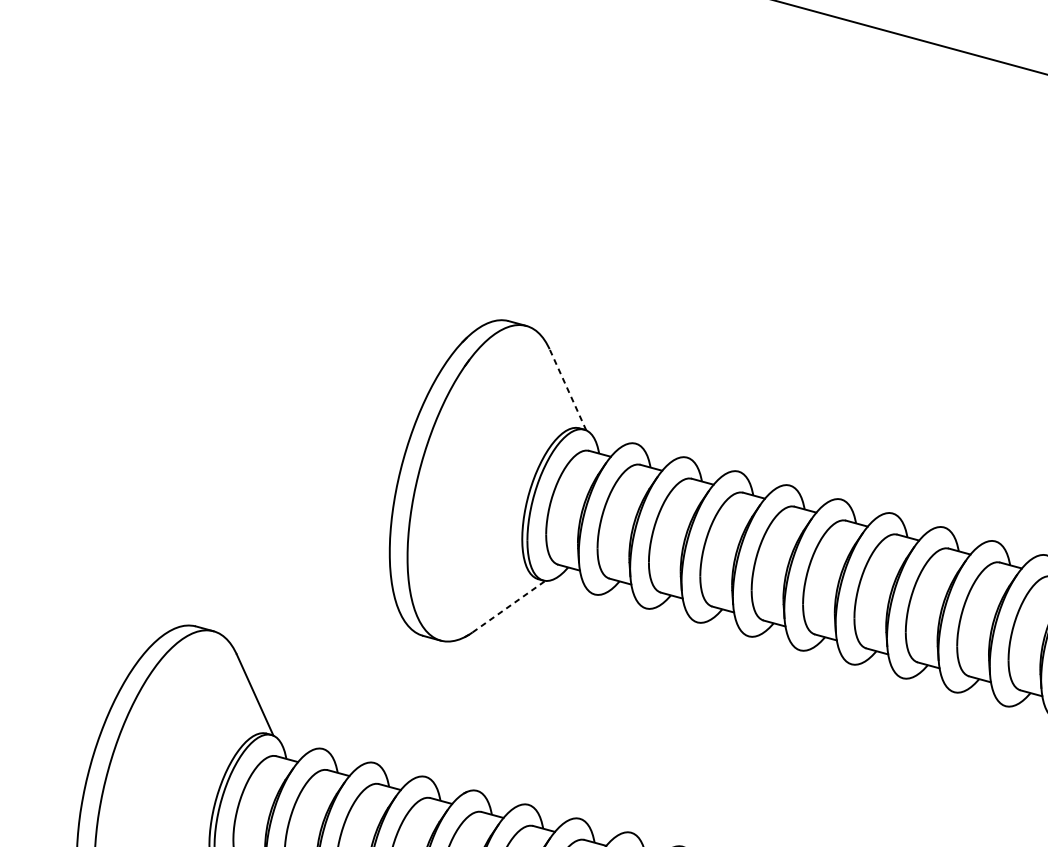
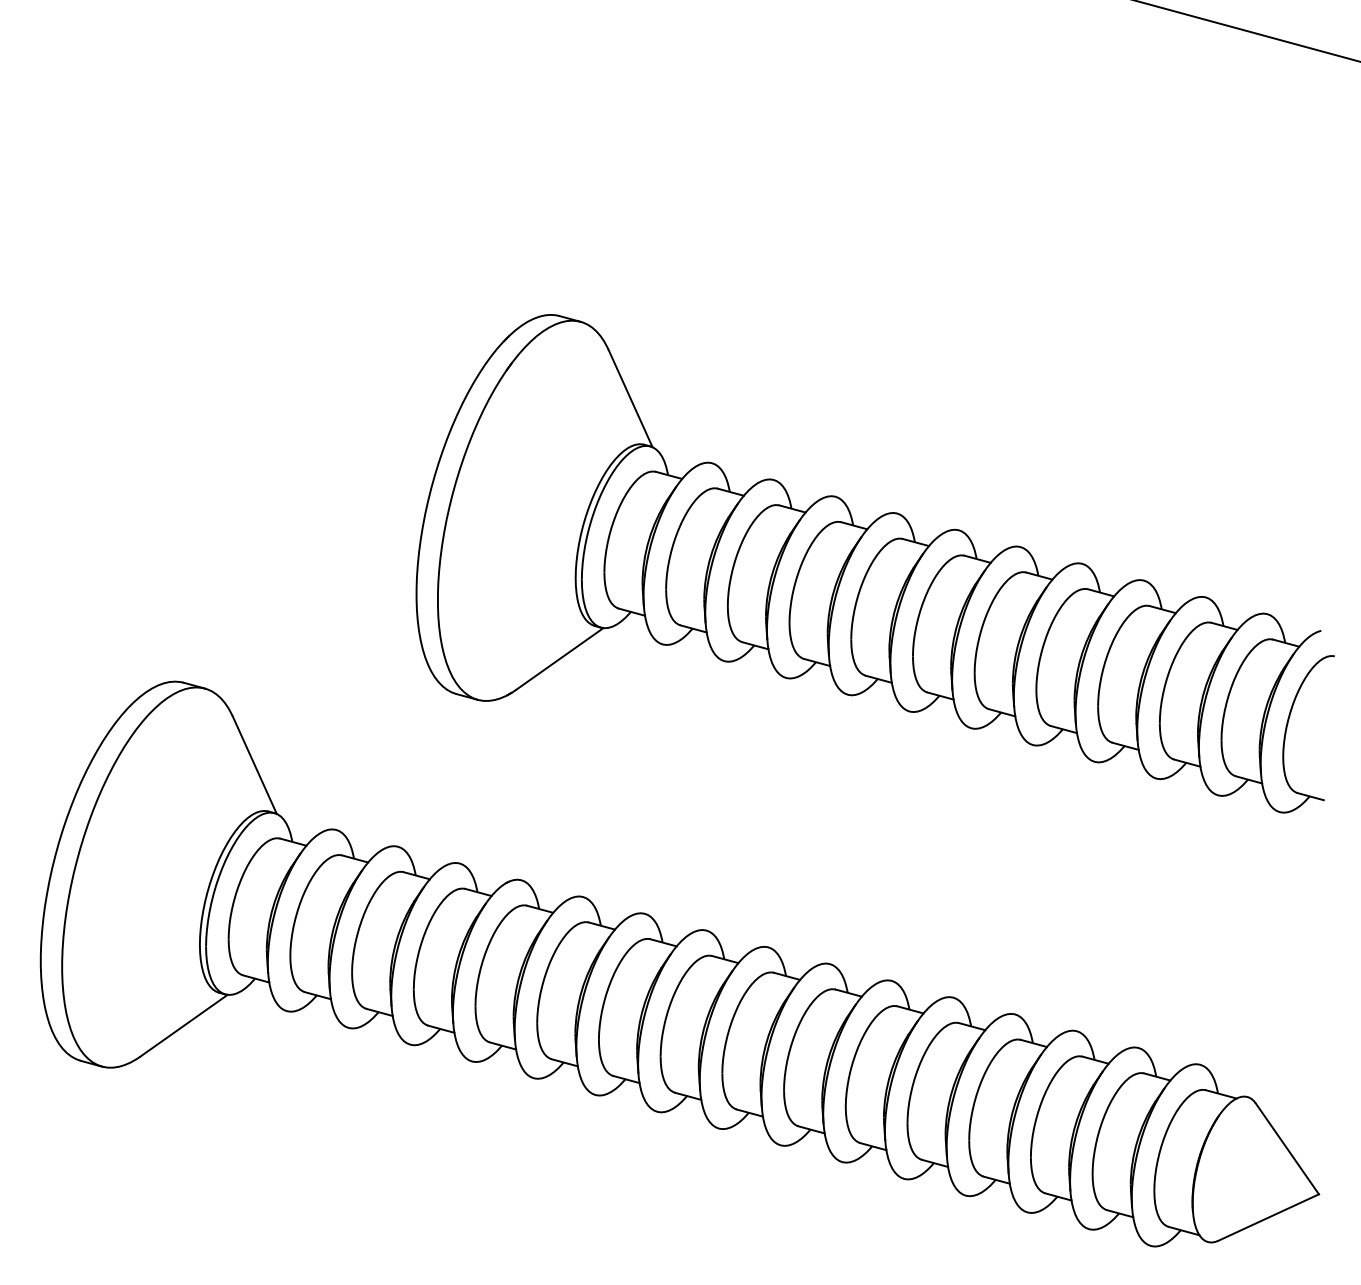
line: (567, 389) -> (630, 398), dashed -> solid
line: (509, 606) -> (560, 658), dashed -> solid

